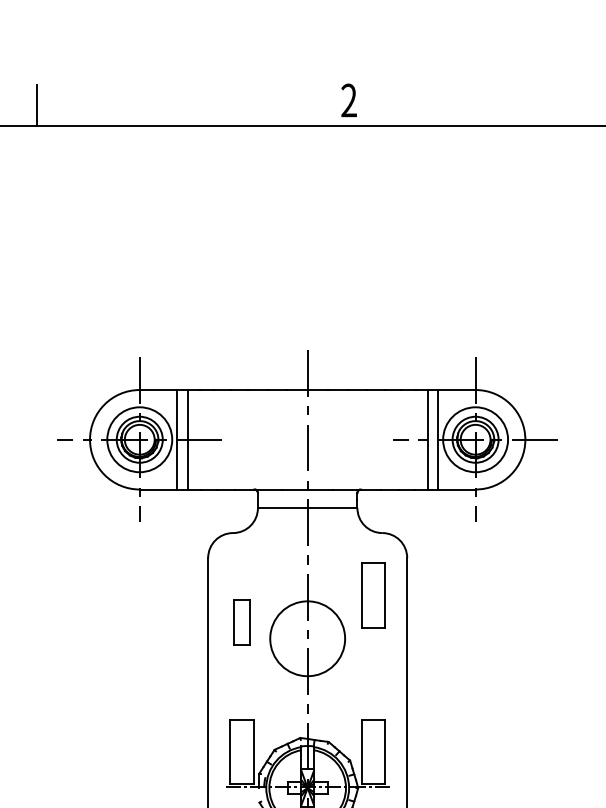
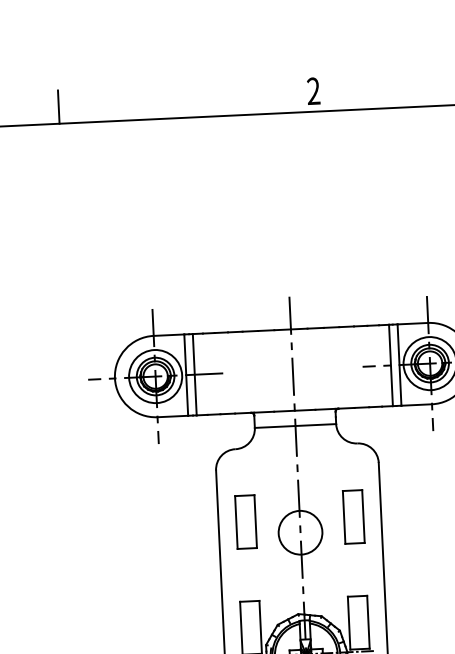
part: (373, 595) -> (353, 516), moved
part: (241, 622) -> (245, 521), size x1.43
circle: (307, 638) -> (300, 532), size x0.71

